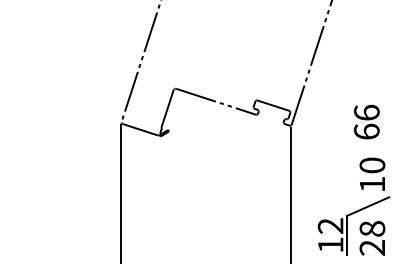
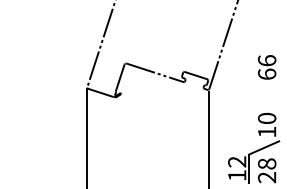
text: (367, 122) -> (267, 67), moved

